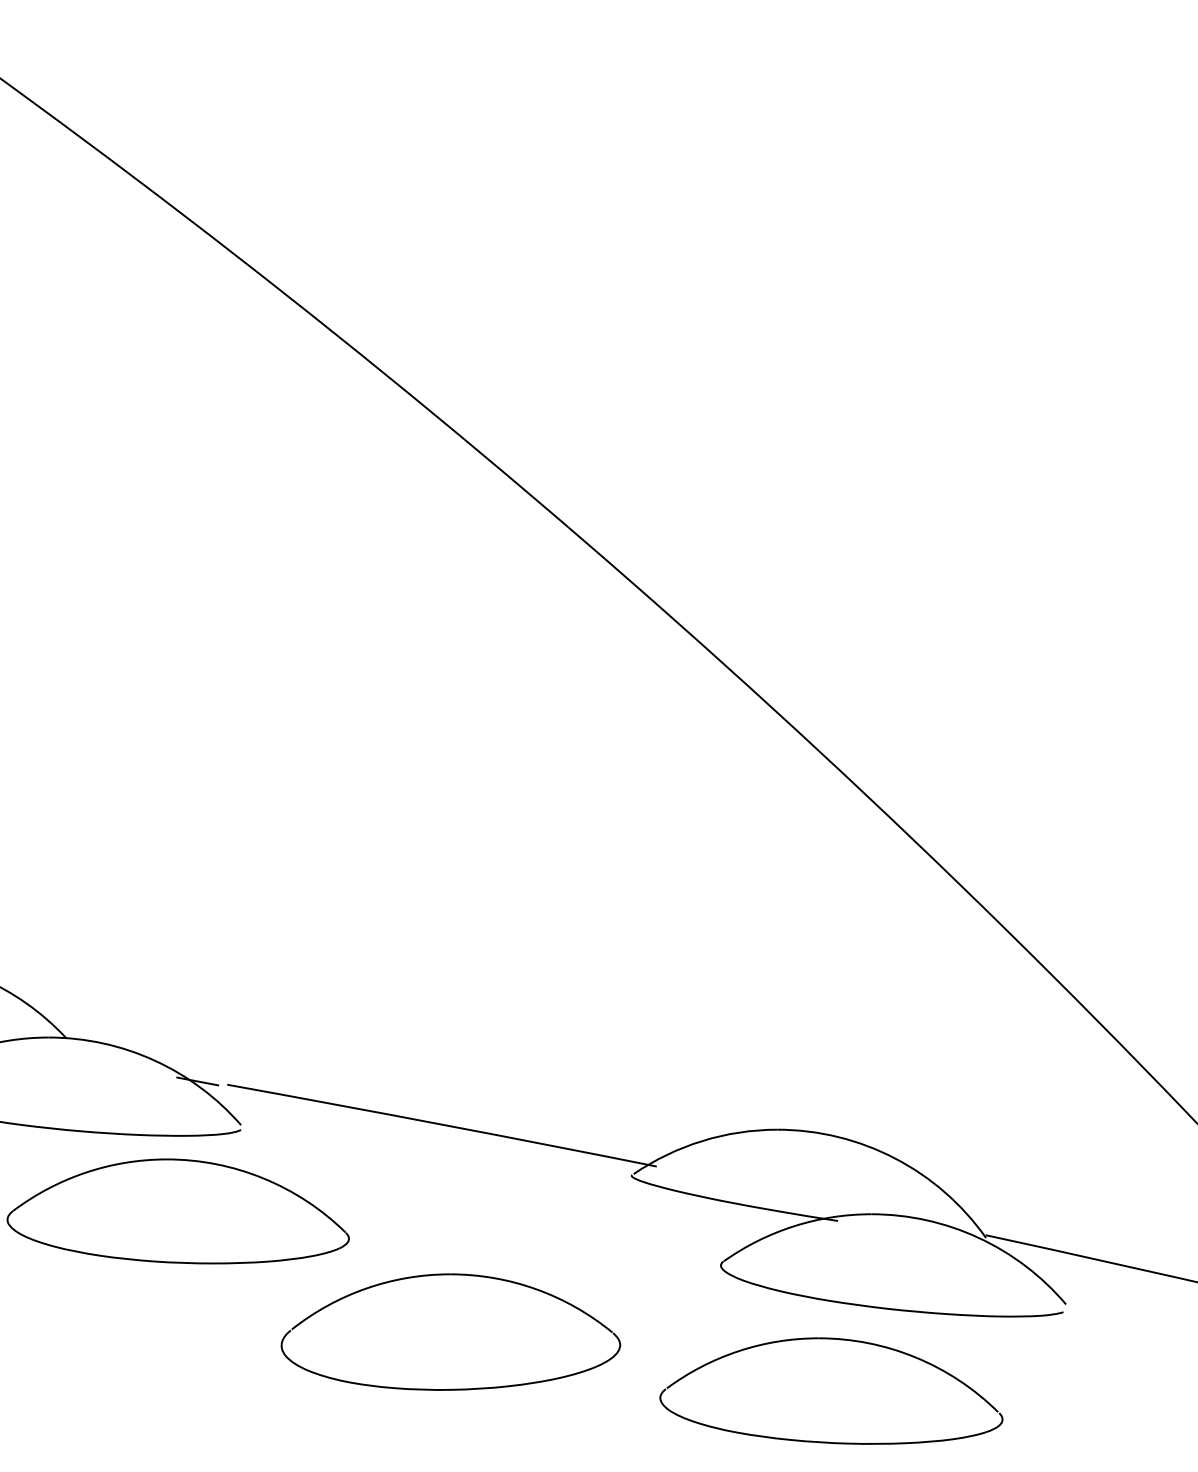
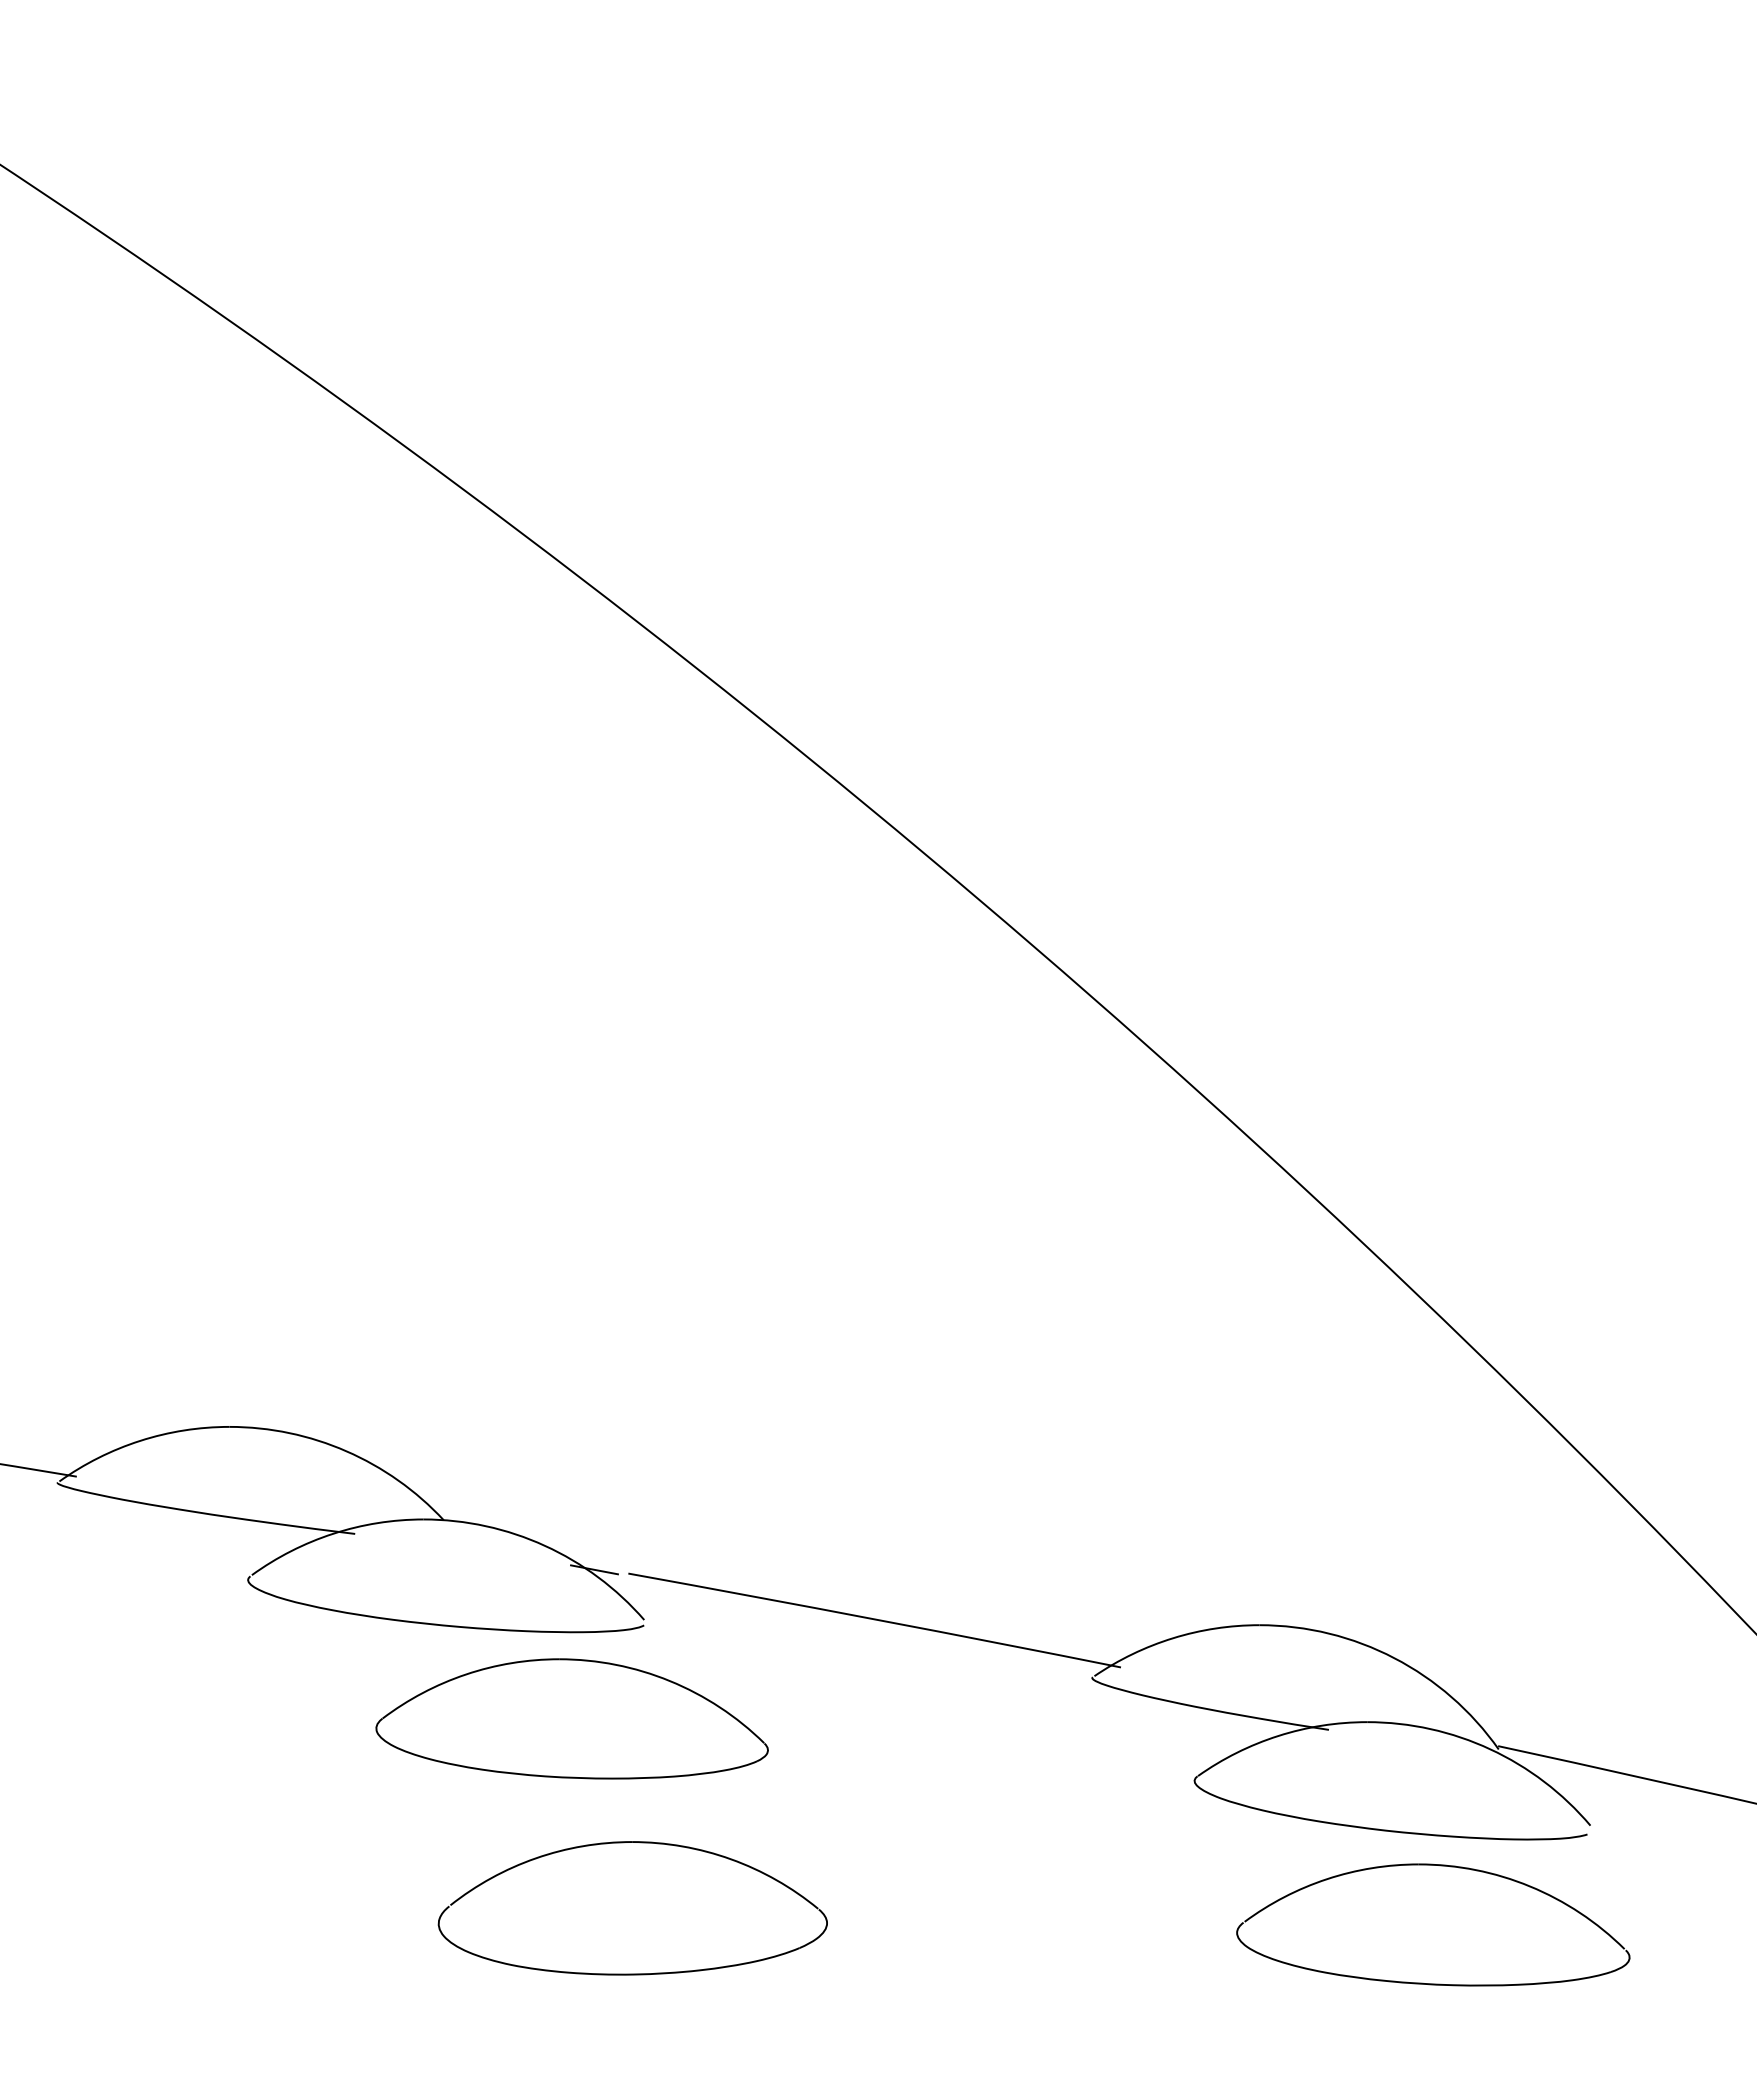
part: (450, 1332) -> (632, 1908), moved
part: (831, 1390) -> (1433, 1924), moved

